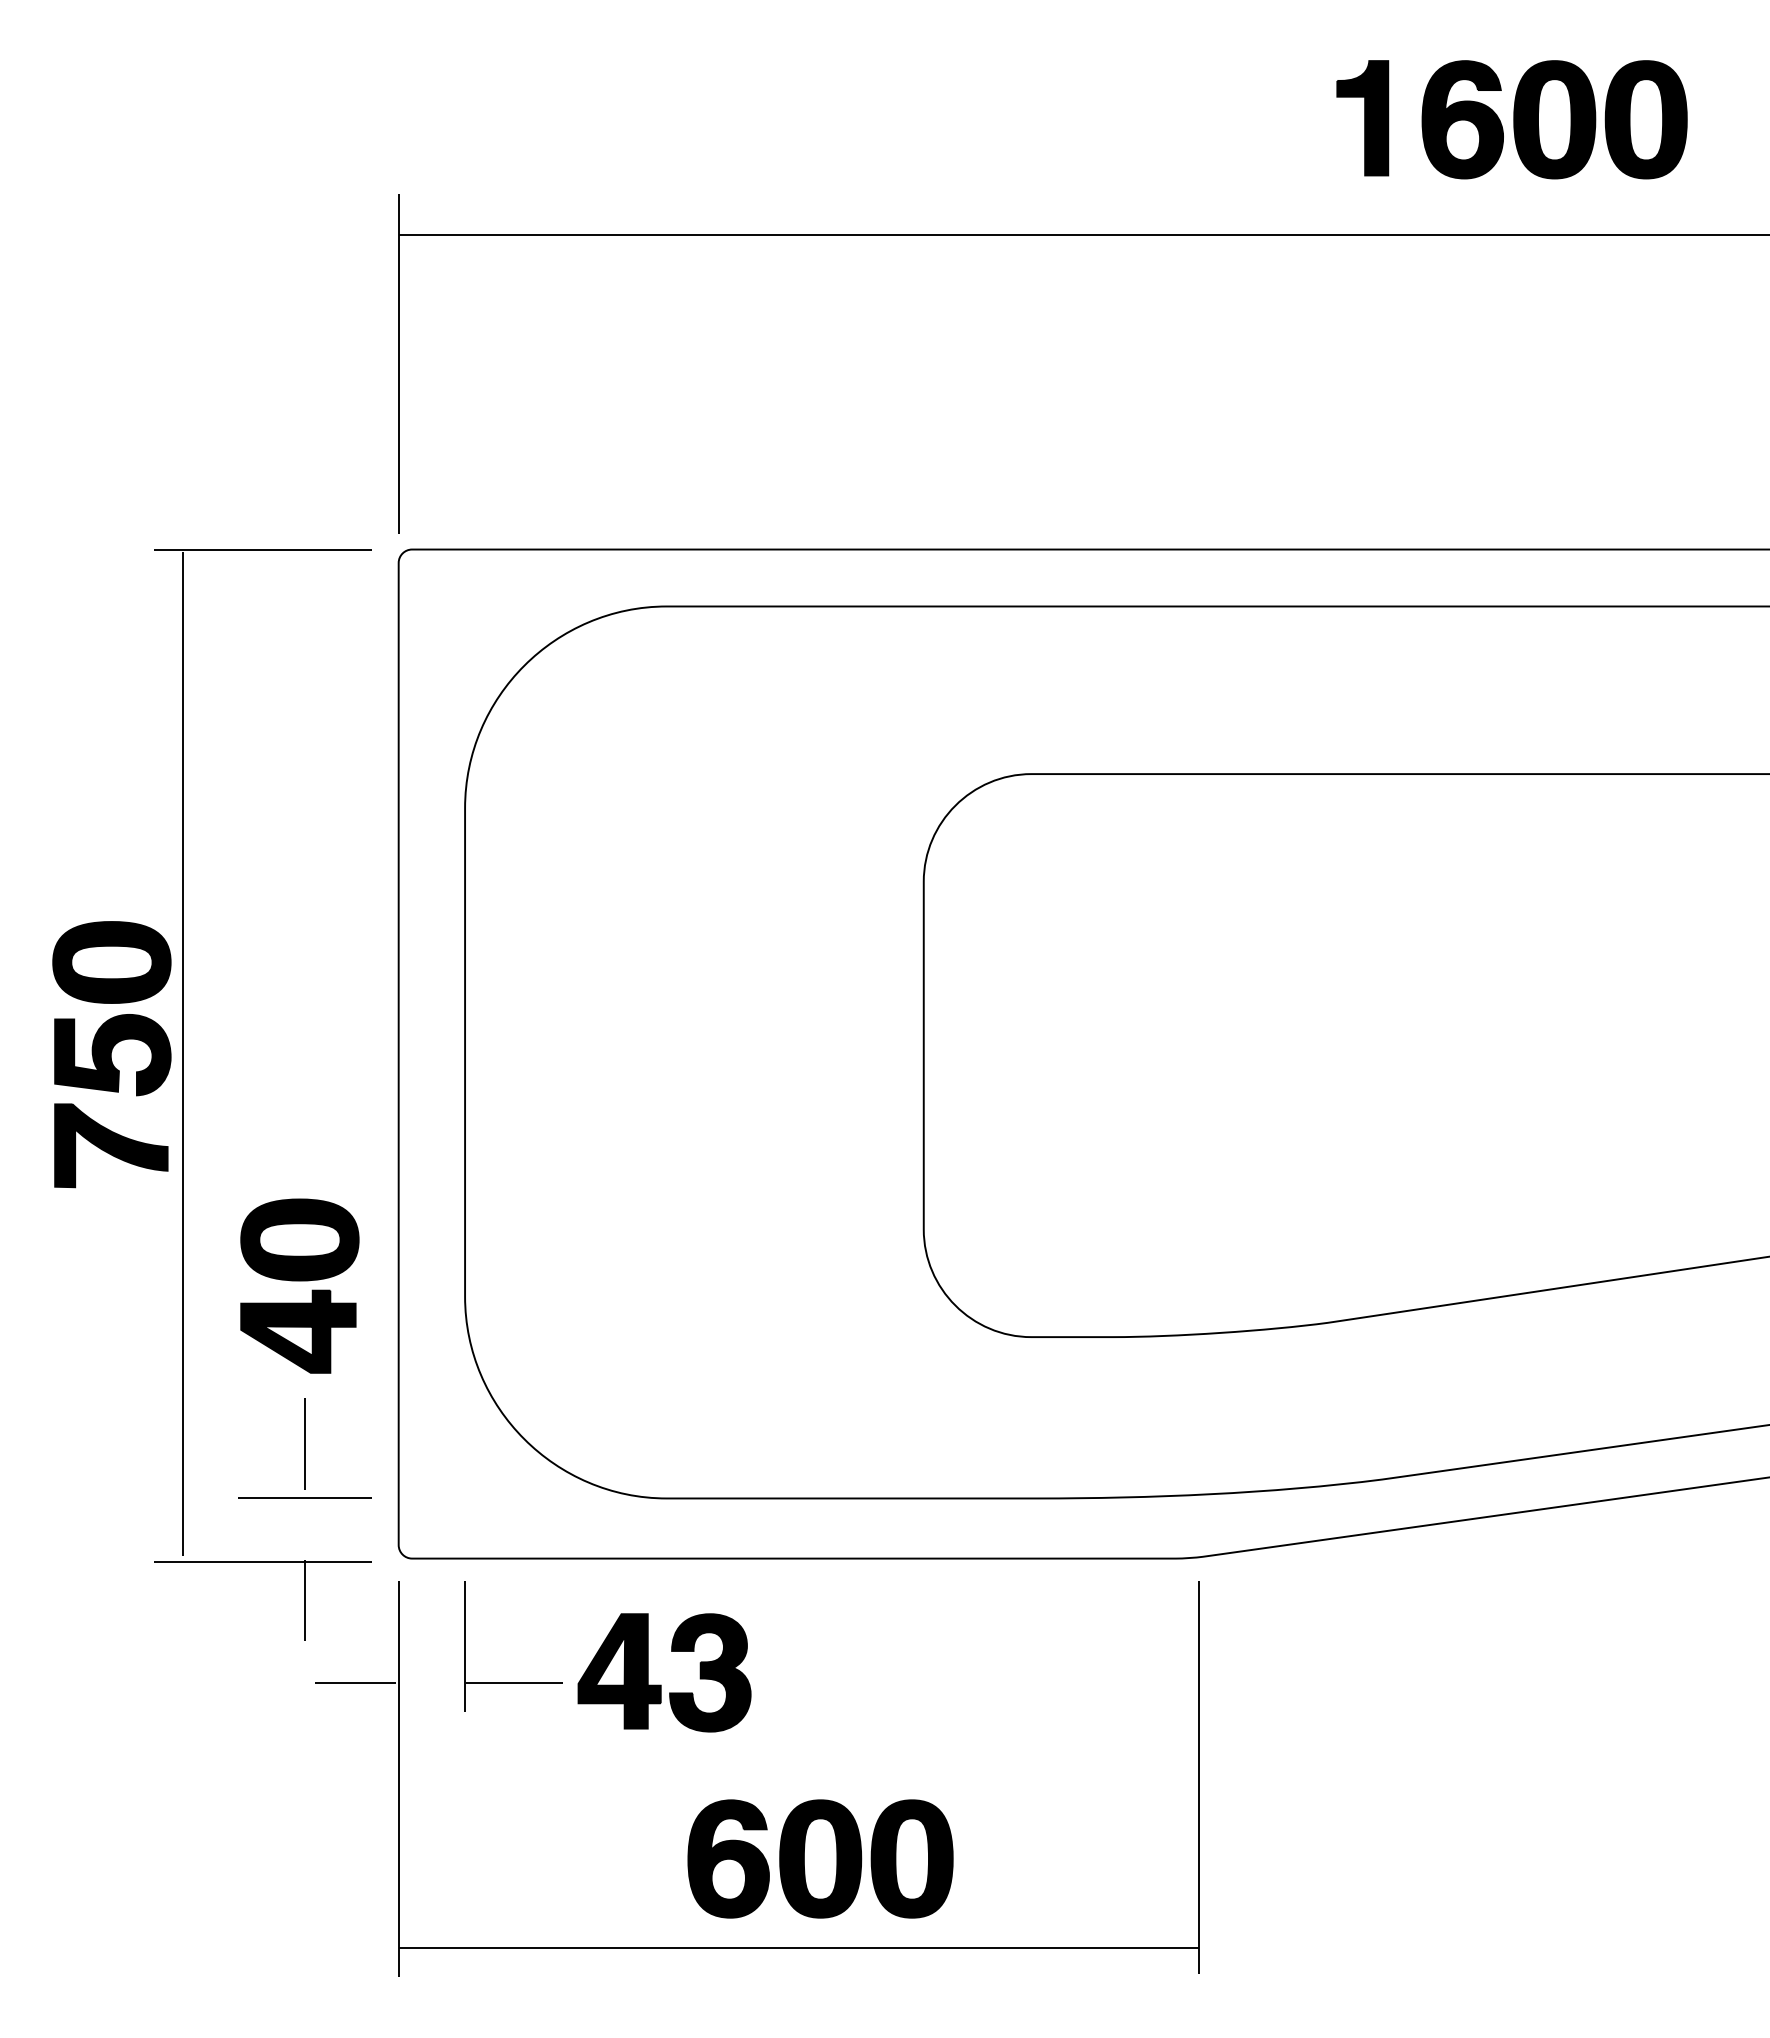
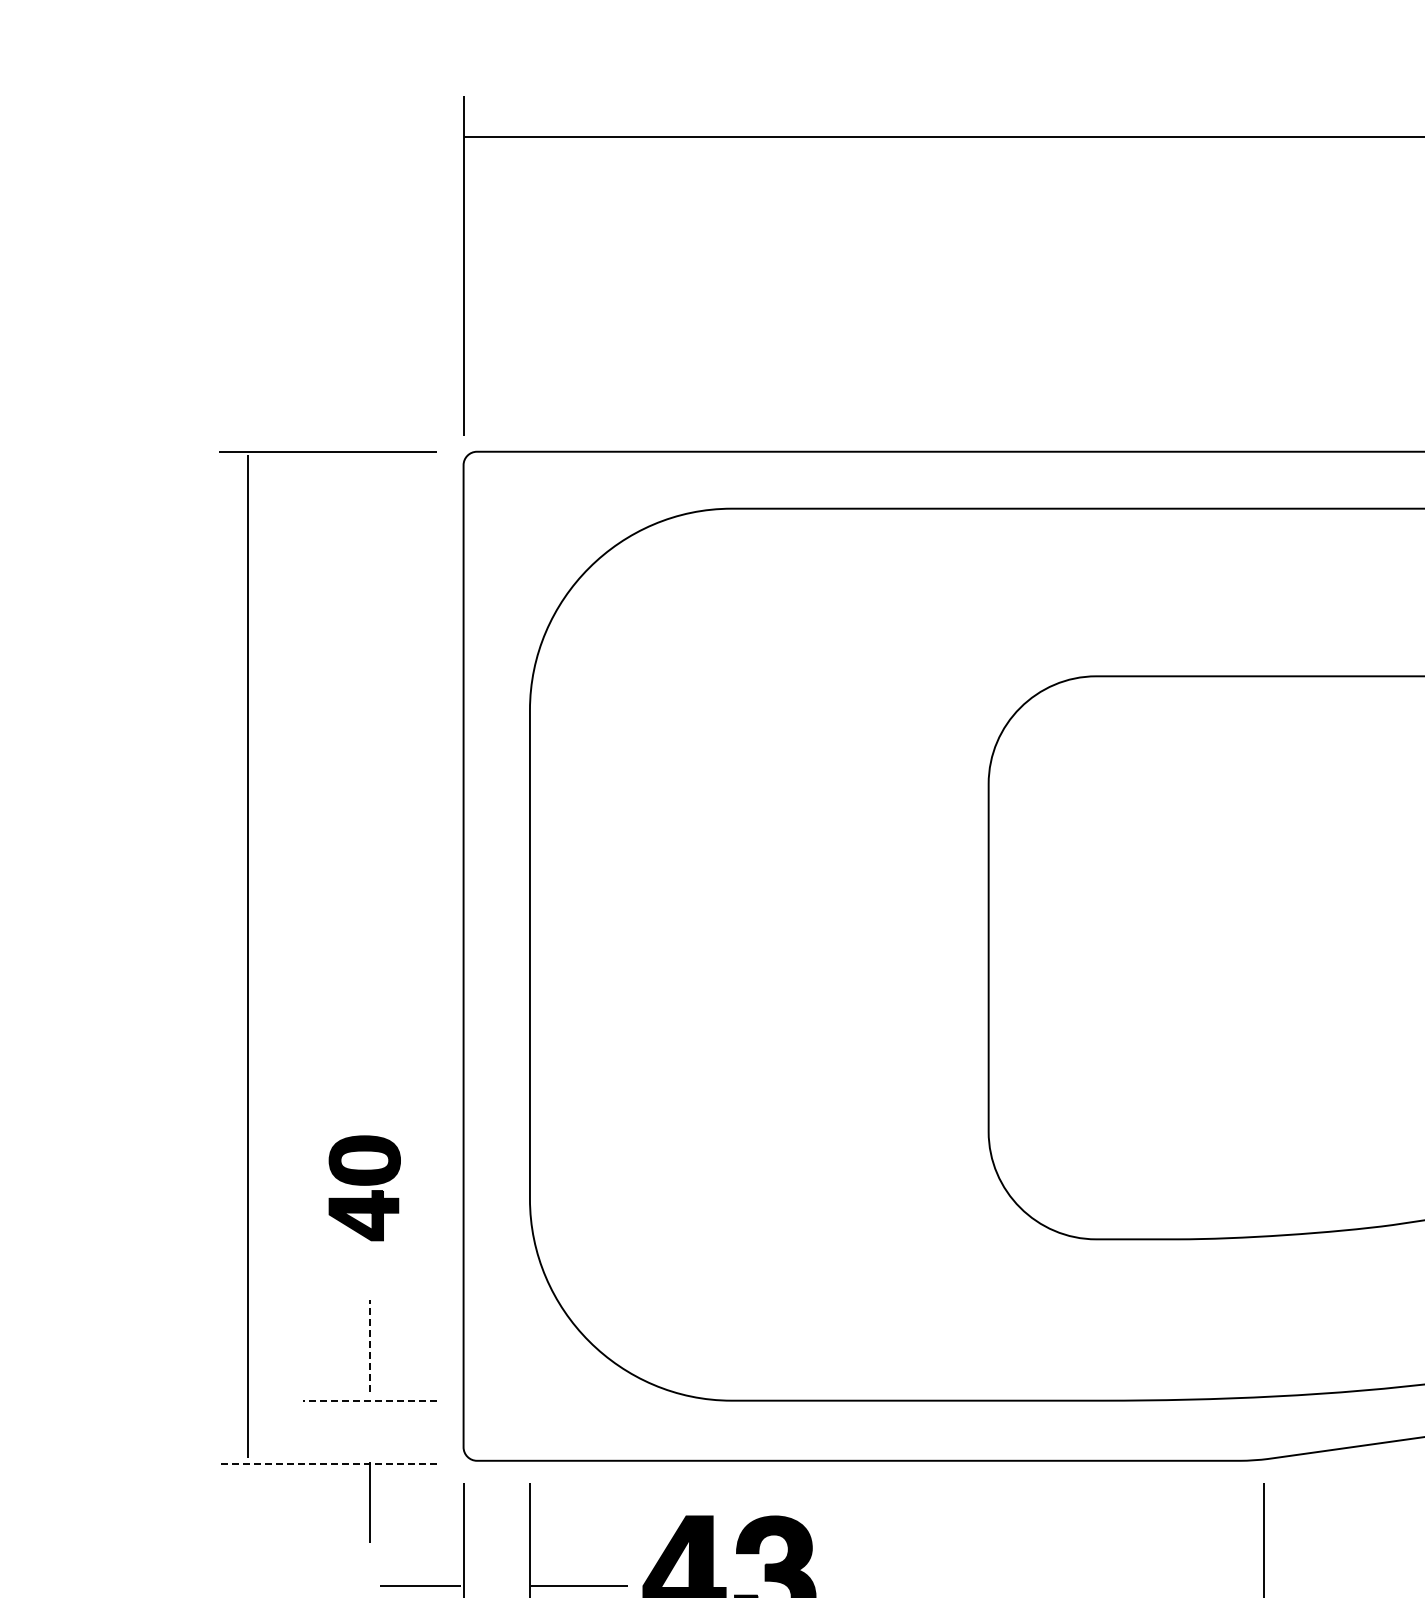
part: (111, 1054) -> (176, 956), removed
part: (299, 1285) -> (364, 1187), size x0.6
line: (305, 1444) -> (370, 1346), solid -> dashed
line: (305, 1498) -> (370, 1400), solid -> dashed
line: (262, 1561) -> (327, 1463), solid -> dashed

